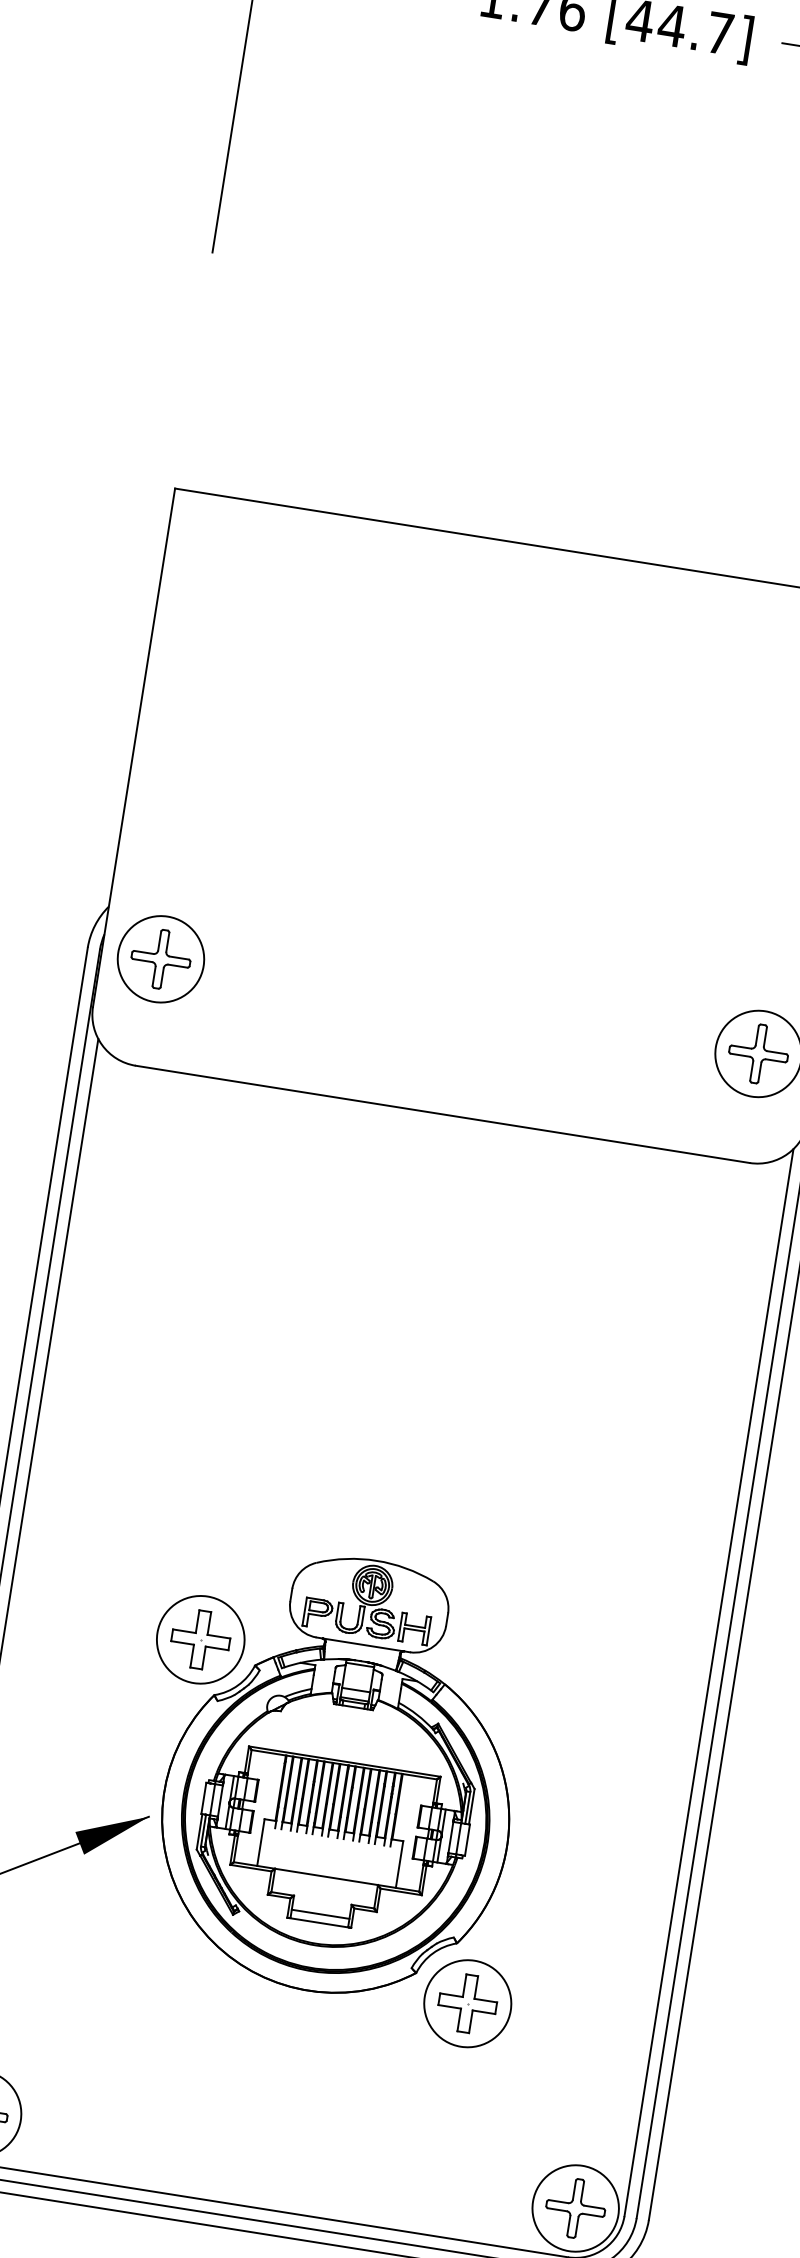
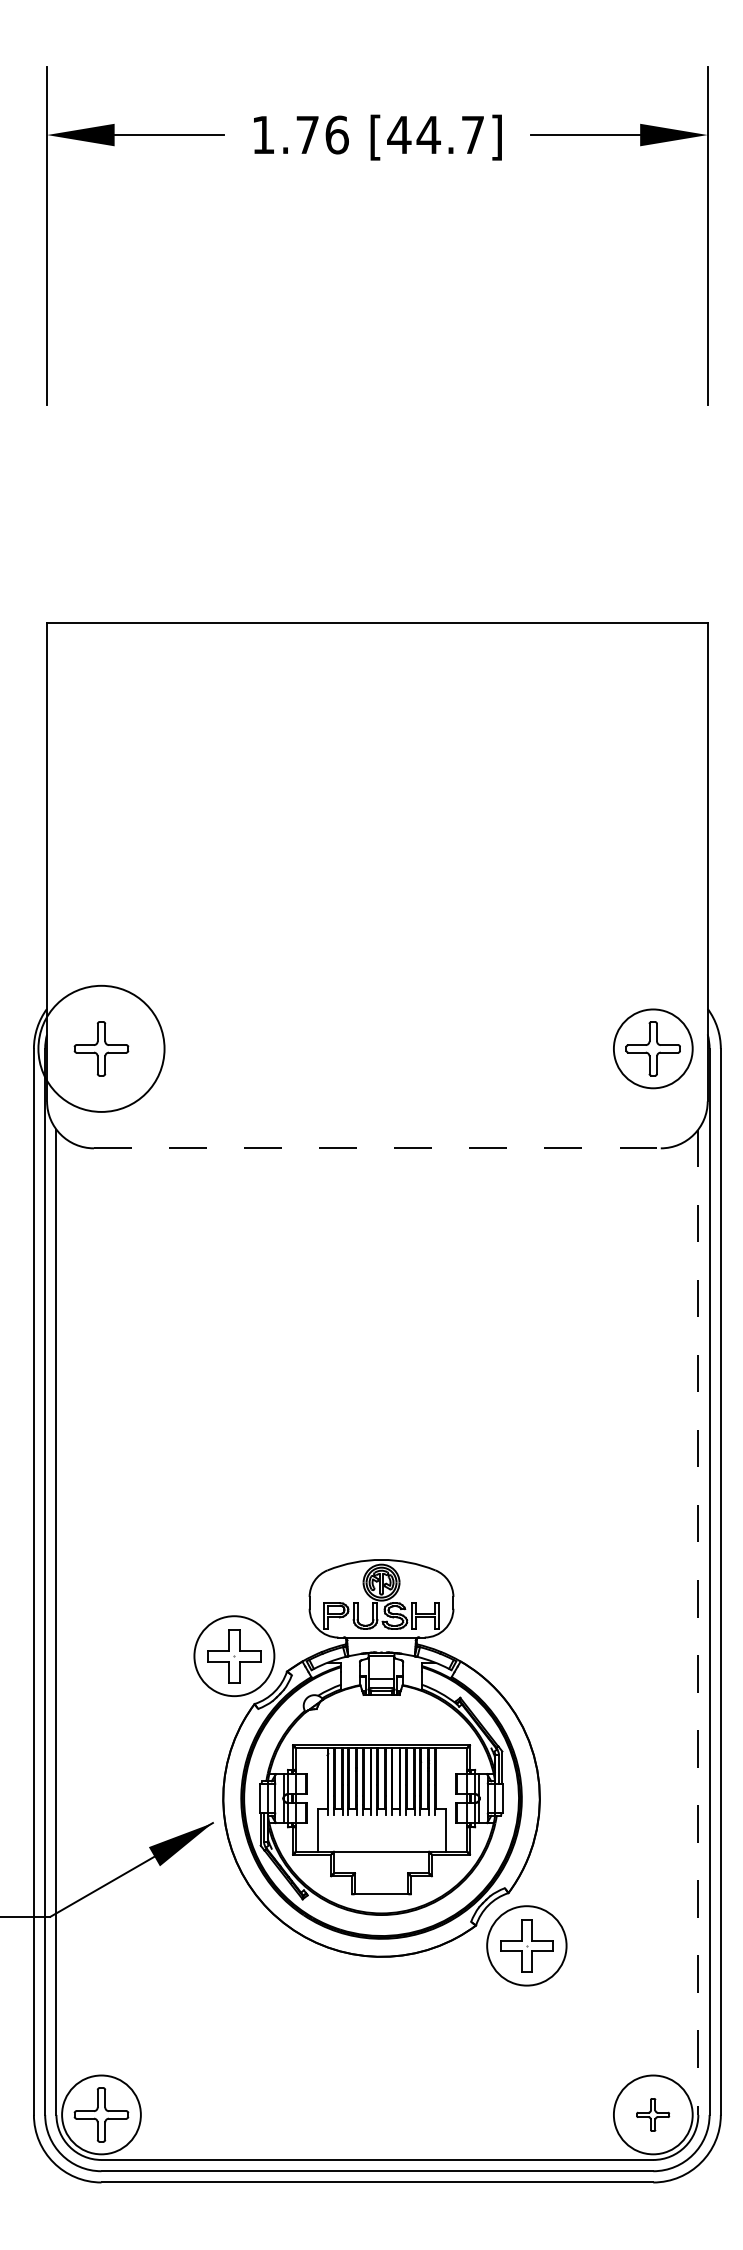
circle: (161, 958) -> (101, 1048), size x1.6
line: (442, 1114) -> (377, 1148), solid -> dashed
line: (709, 1682) -> (698, 1622), solid -> dashed
line: (320, 1914) -> (381, 1886), removed
part: (574, 2207) -> (652, 2114), size x0.6

